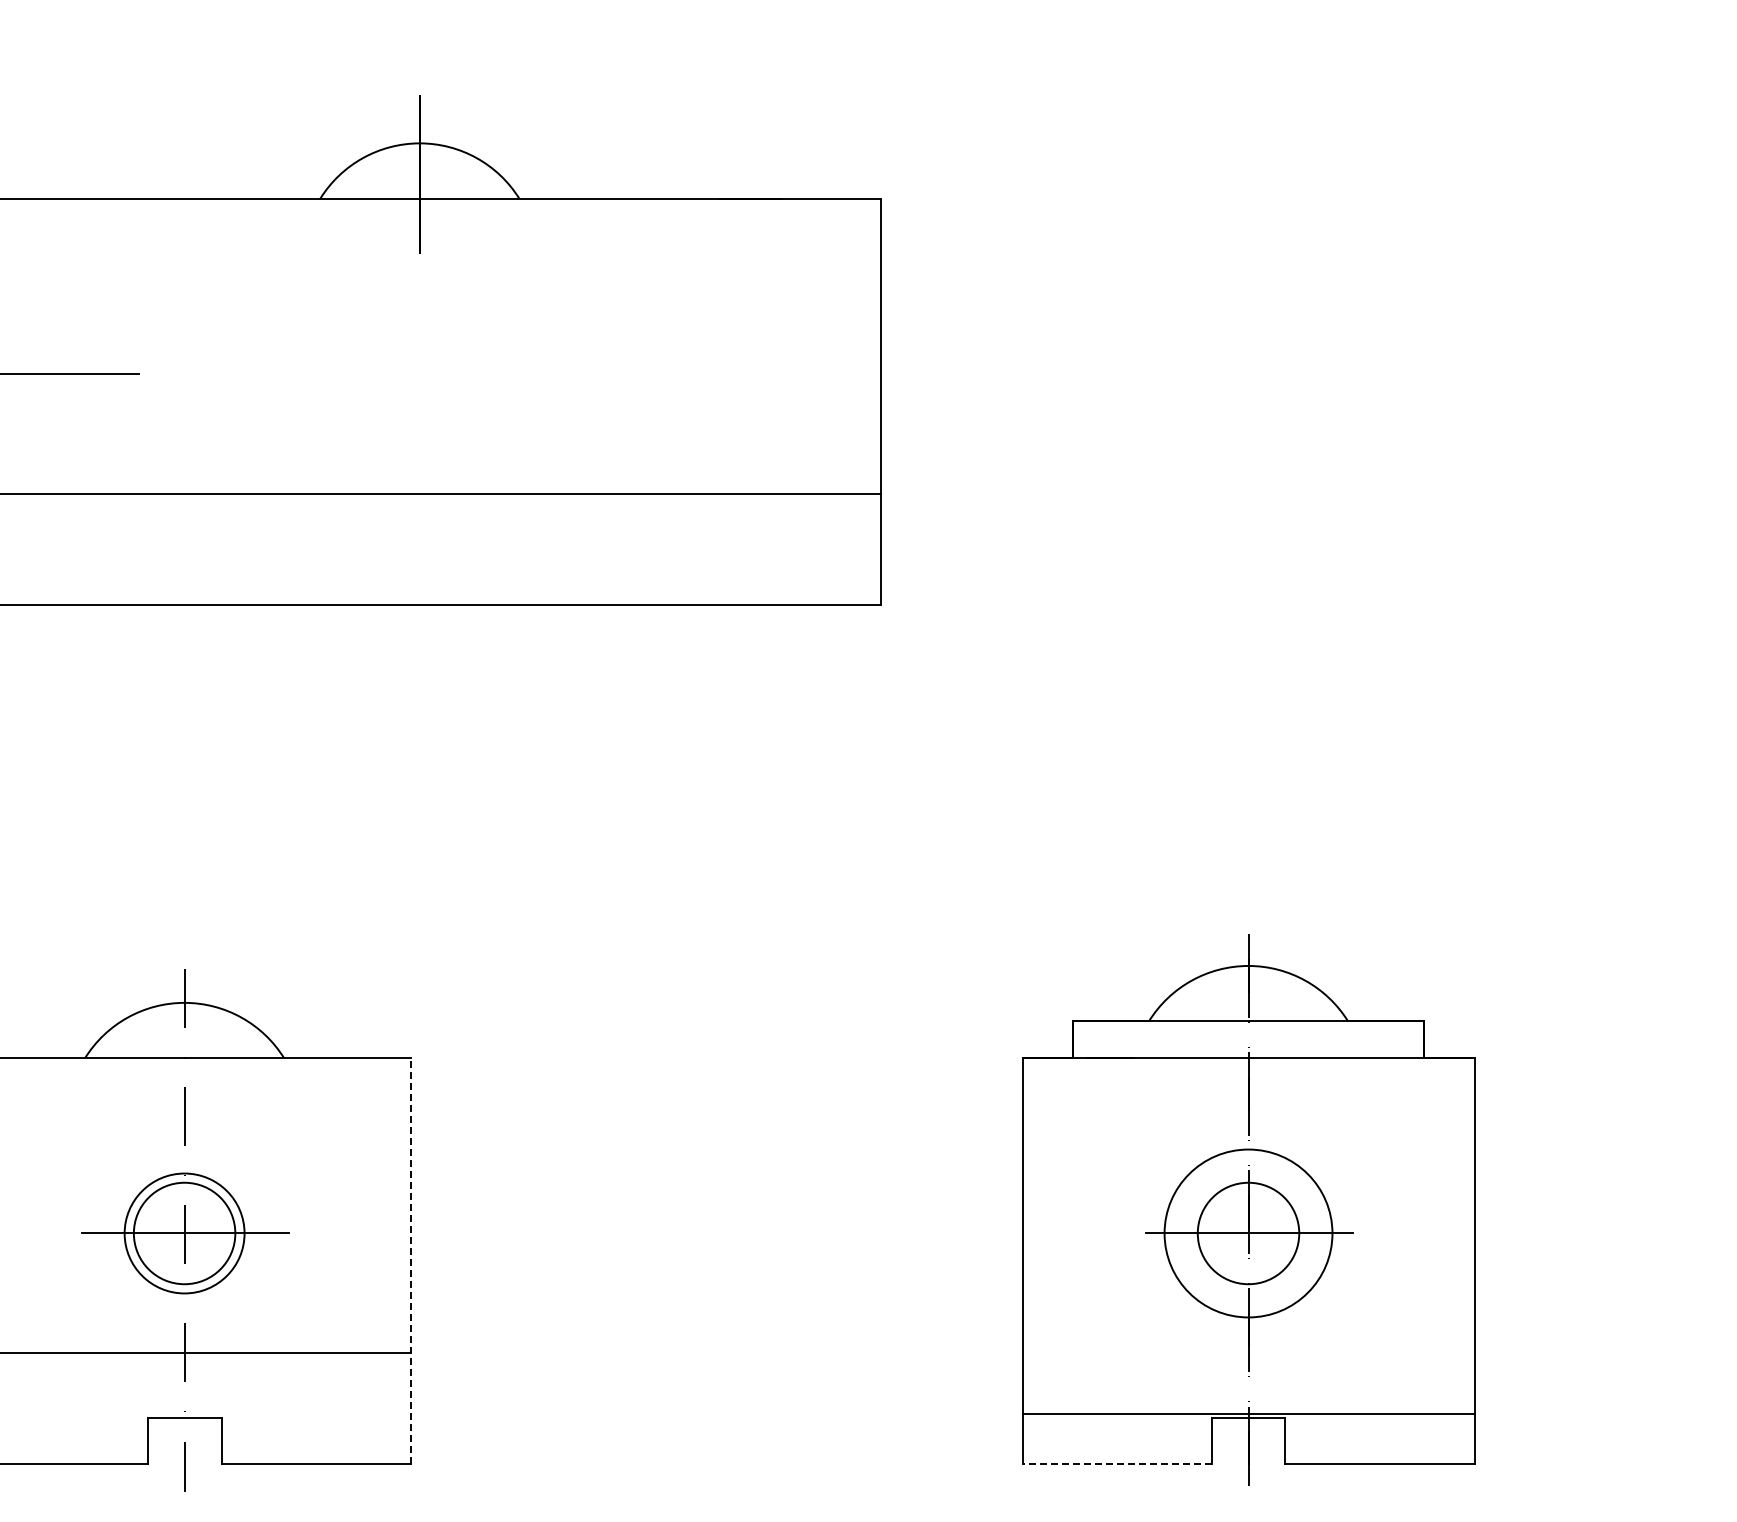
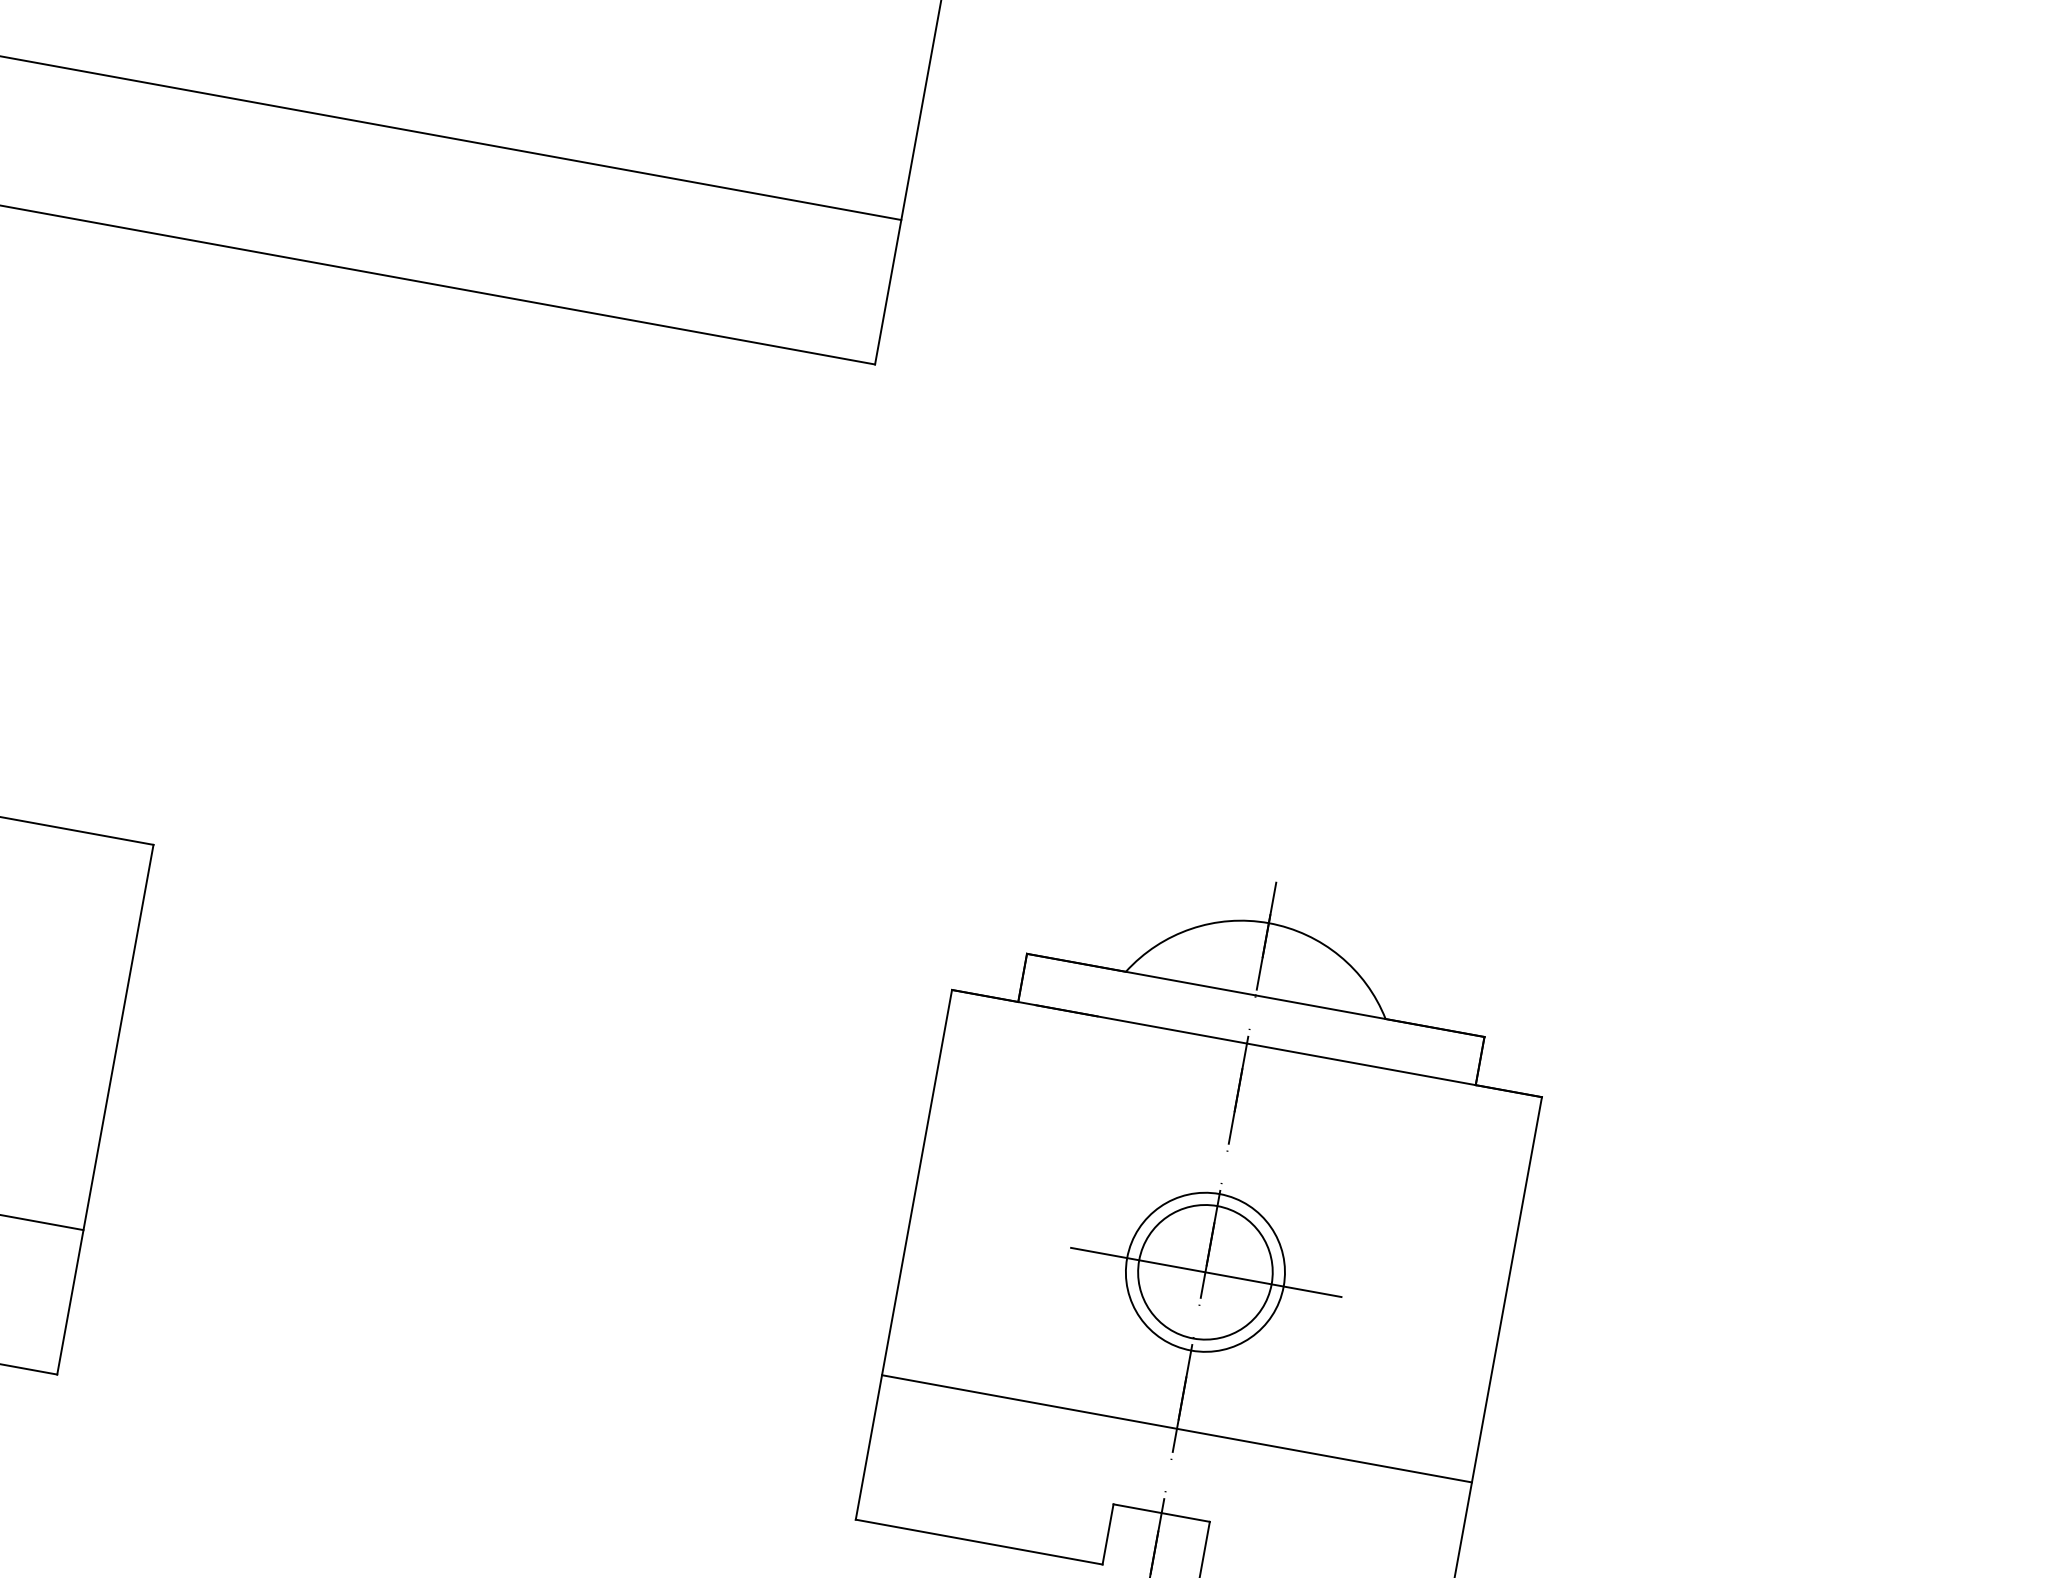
circle: (1248, 1233) -> (1205, 1272), size x0.71
line: (410, 1261) -> (105, 1110), dashed -> solid
line: (1248, 1414) -> (1176, 1428), moved
line: (1117, 1464) -> (979, 1542), dashed -> solid

